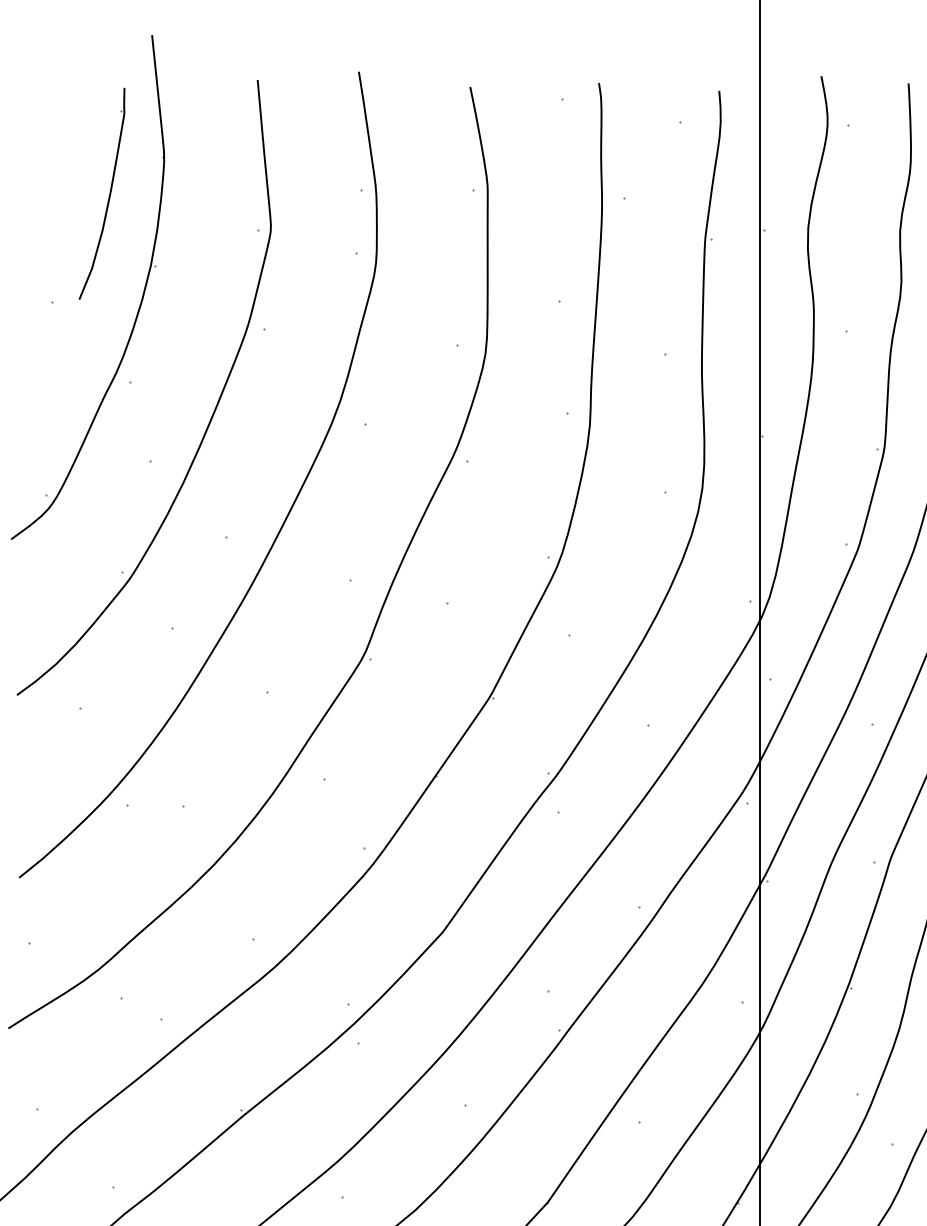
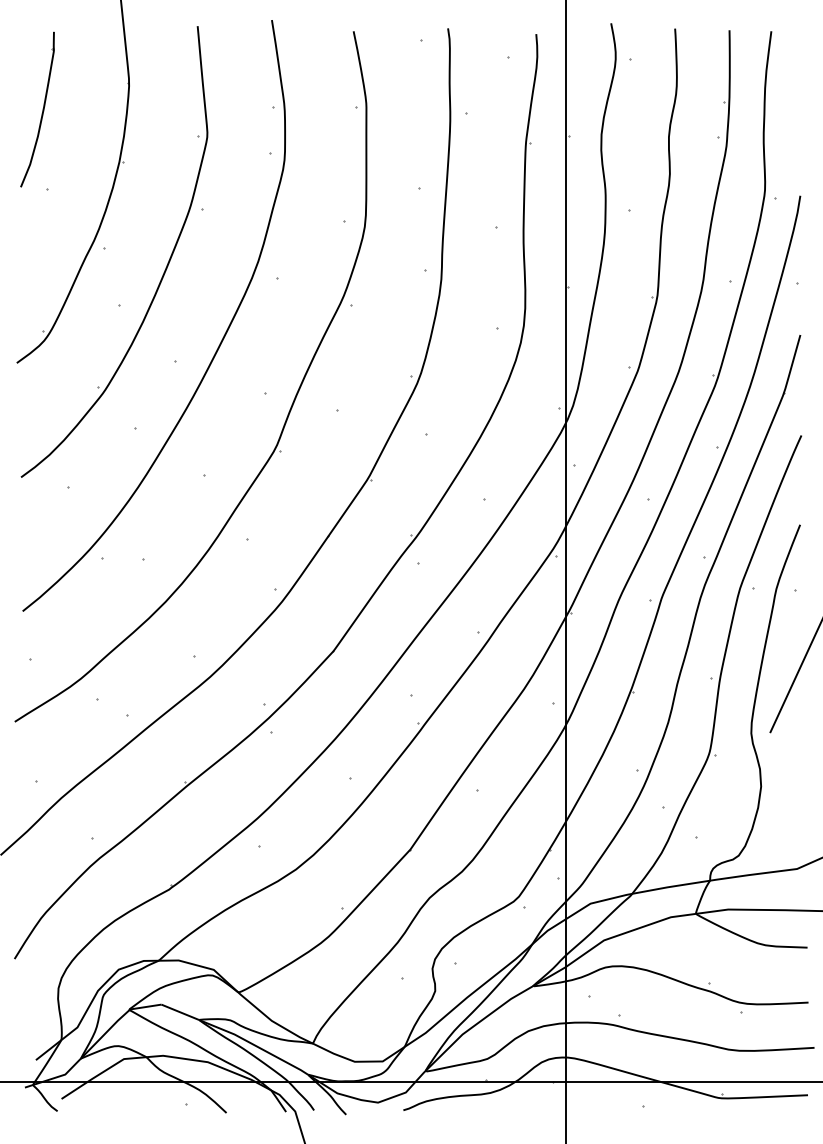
part: (102, 193) -> (37, 109), moved

